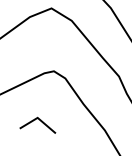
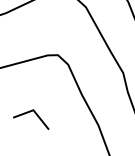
part: (37, 124) -> (32, 116), moved

